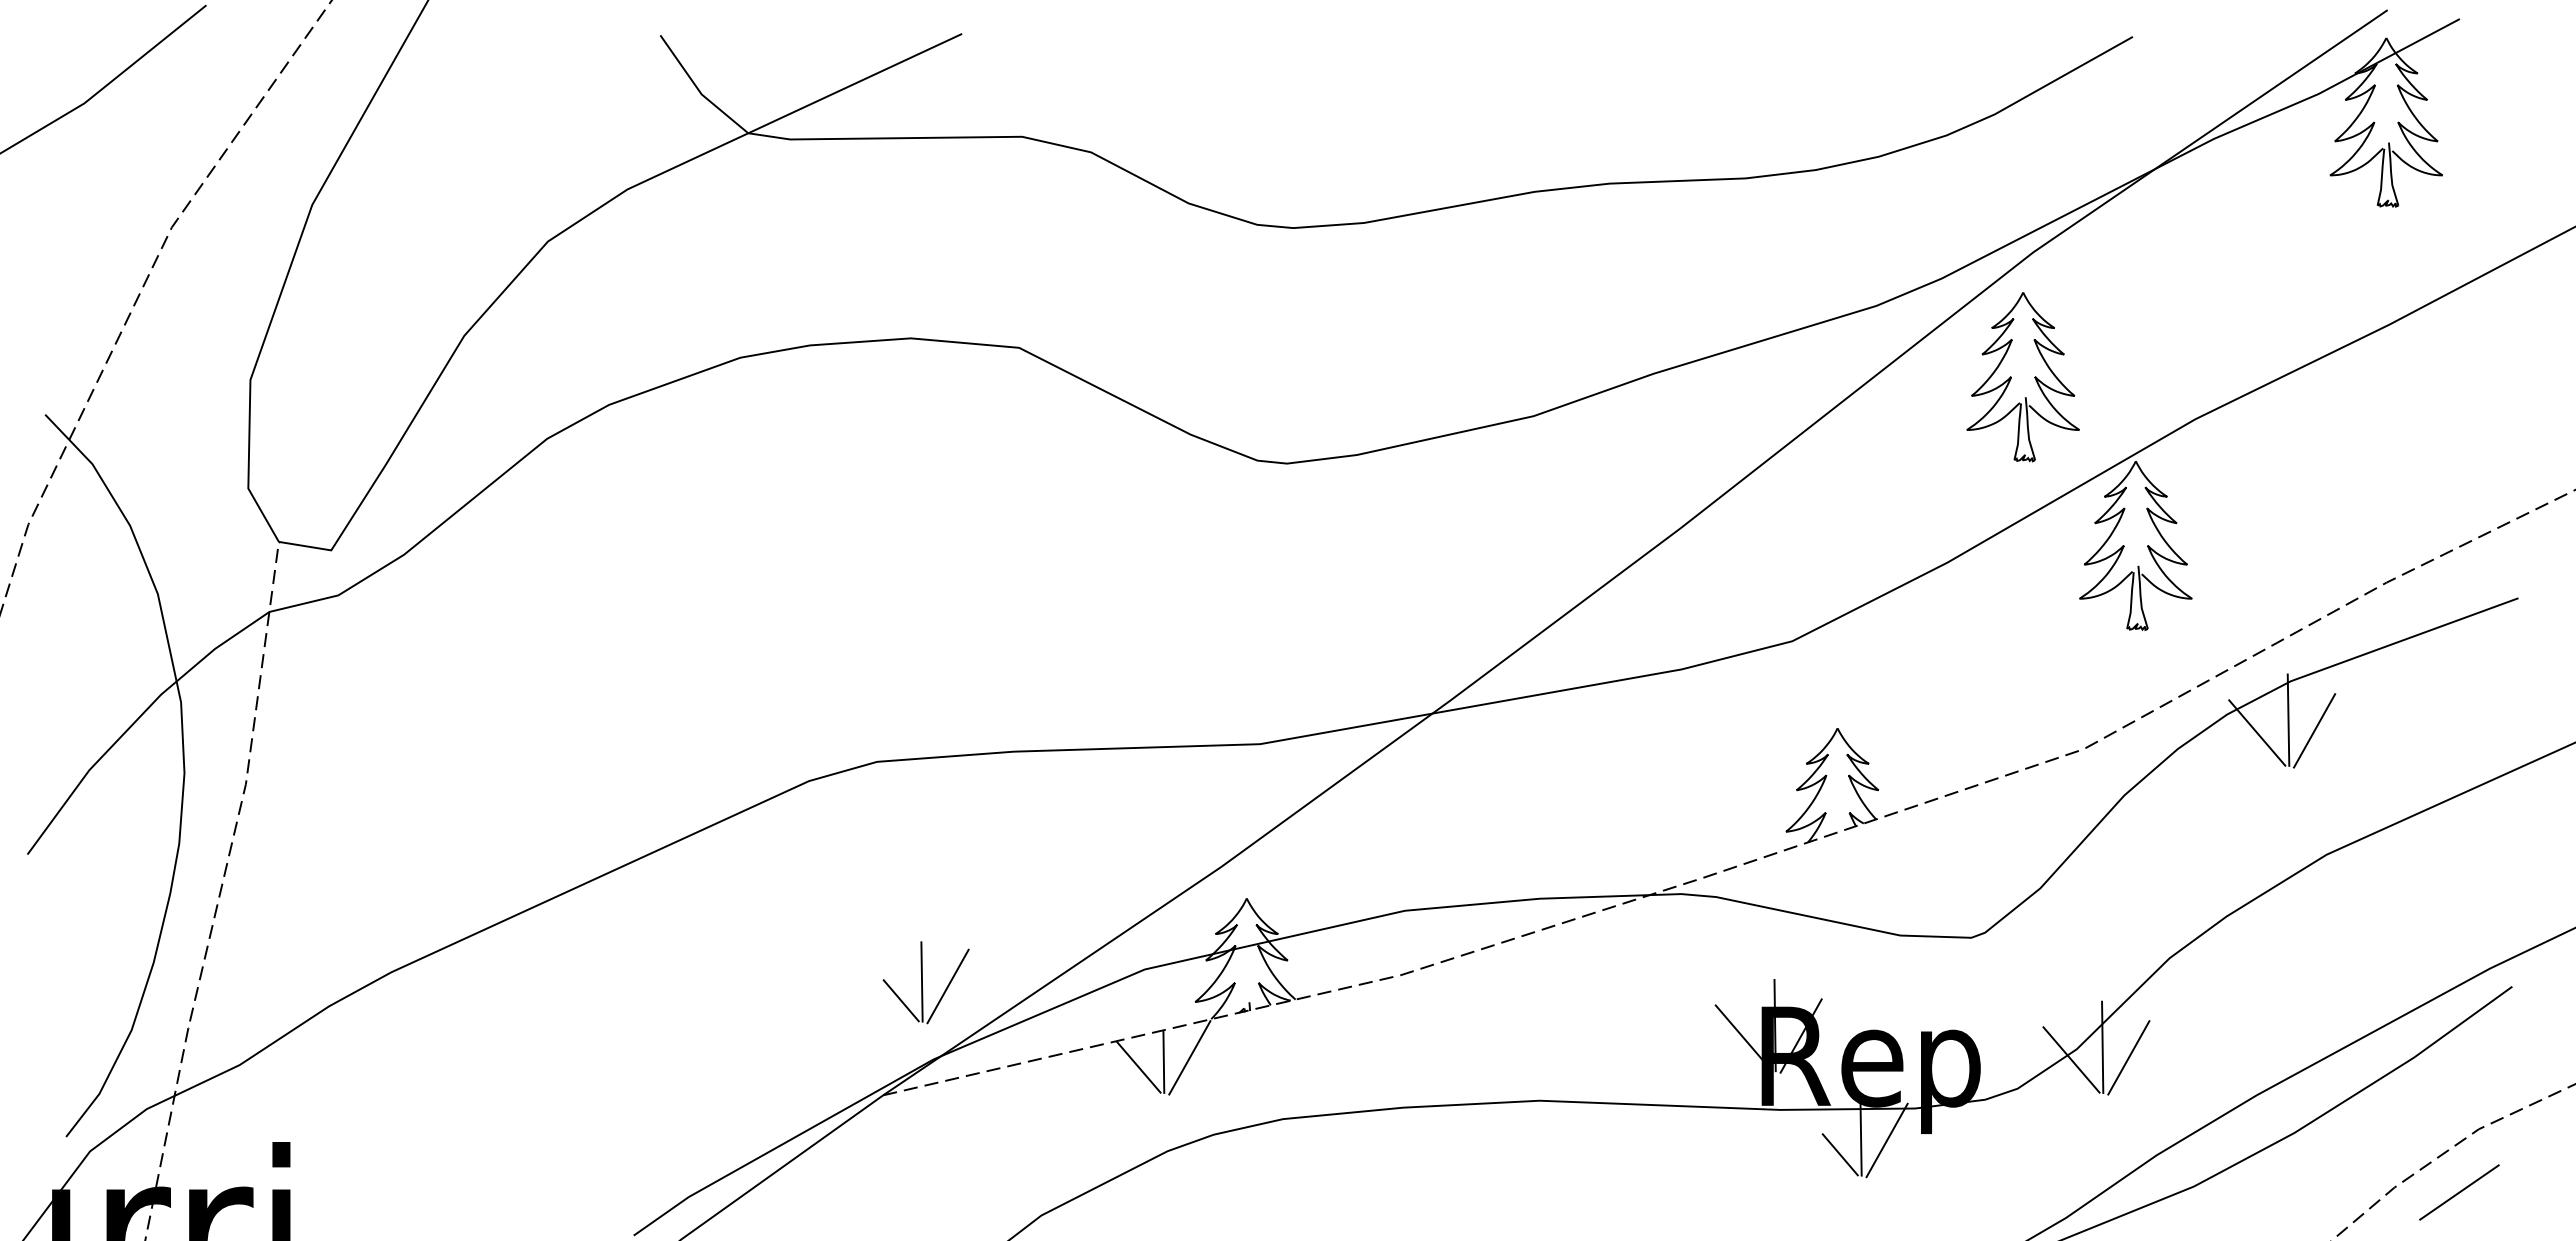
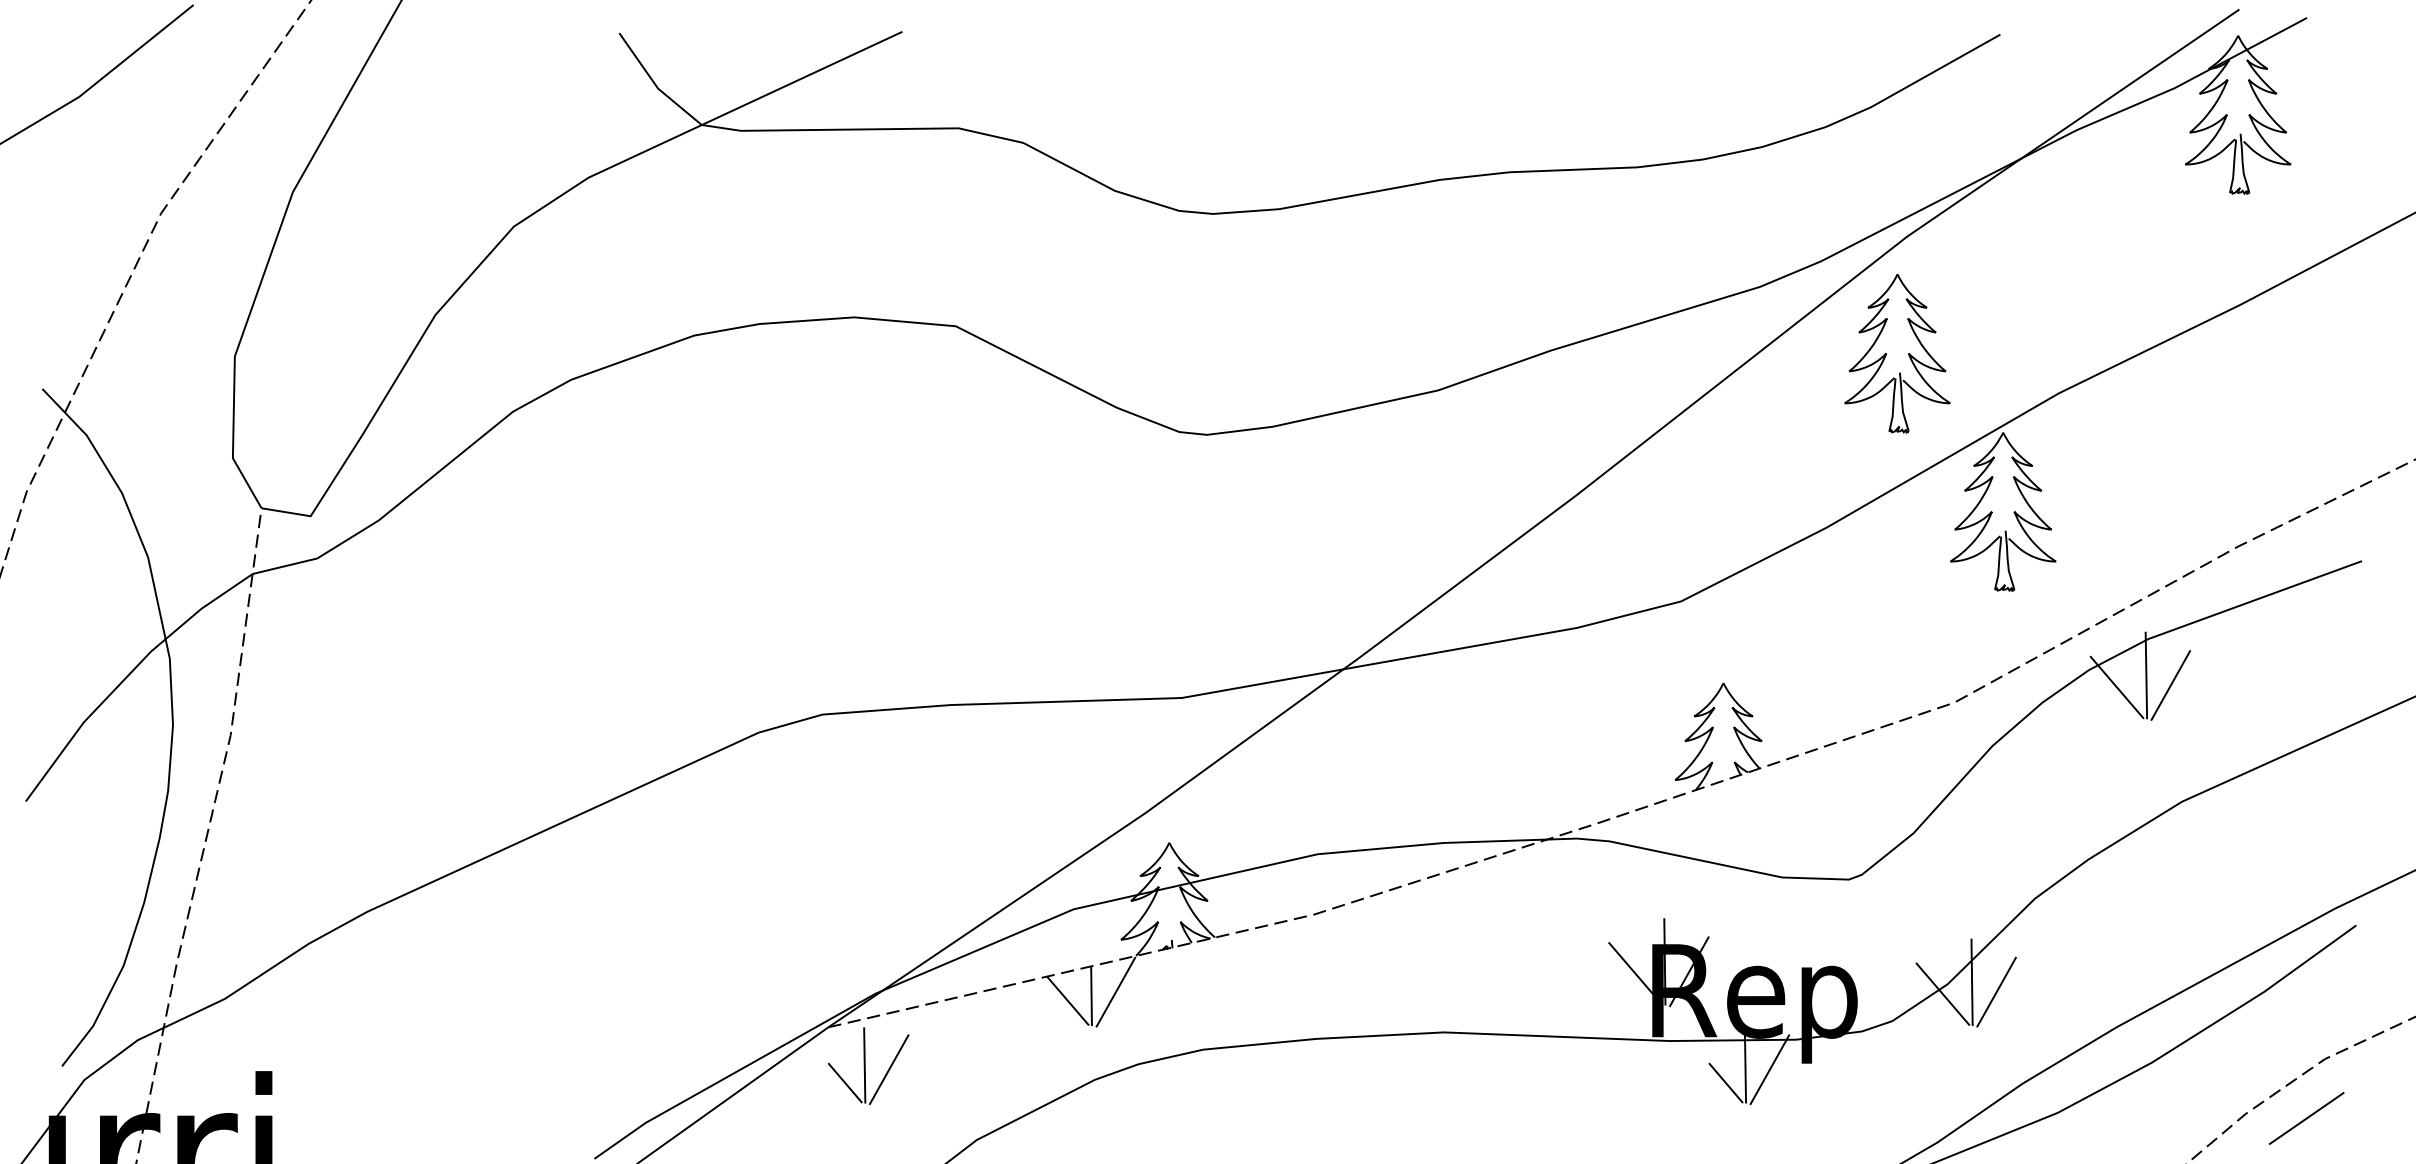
part: (925, 982) -> (868, 1065), moved

